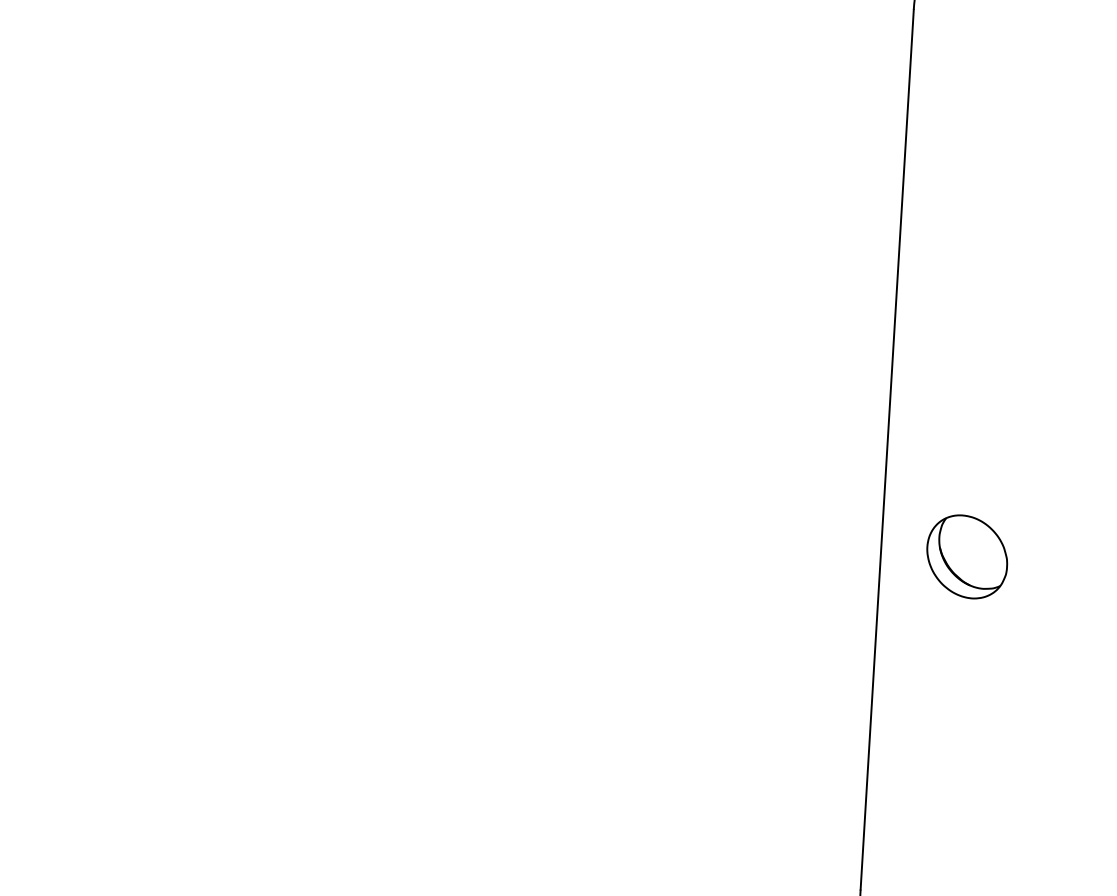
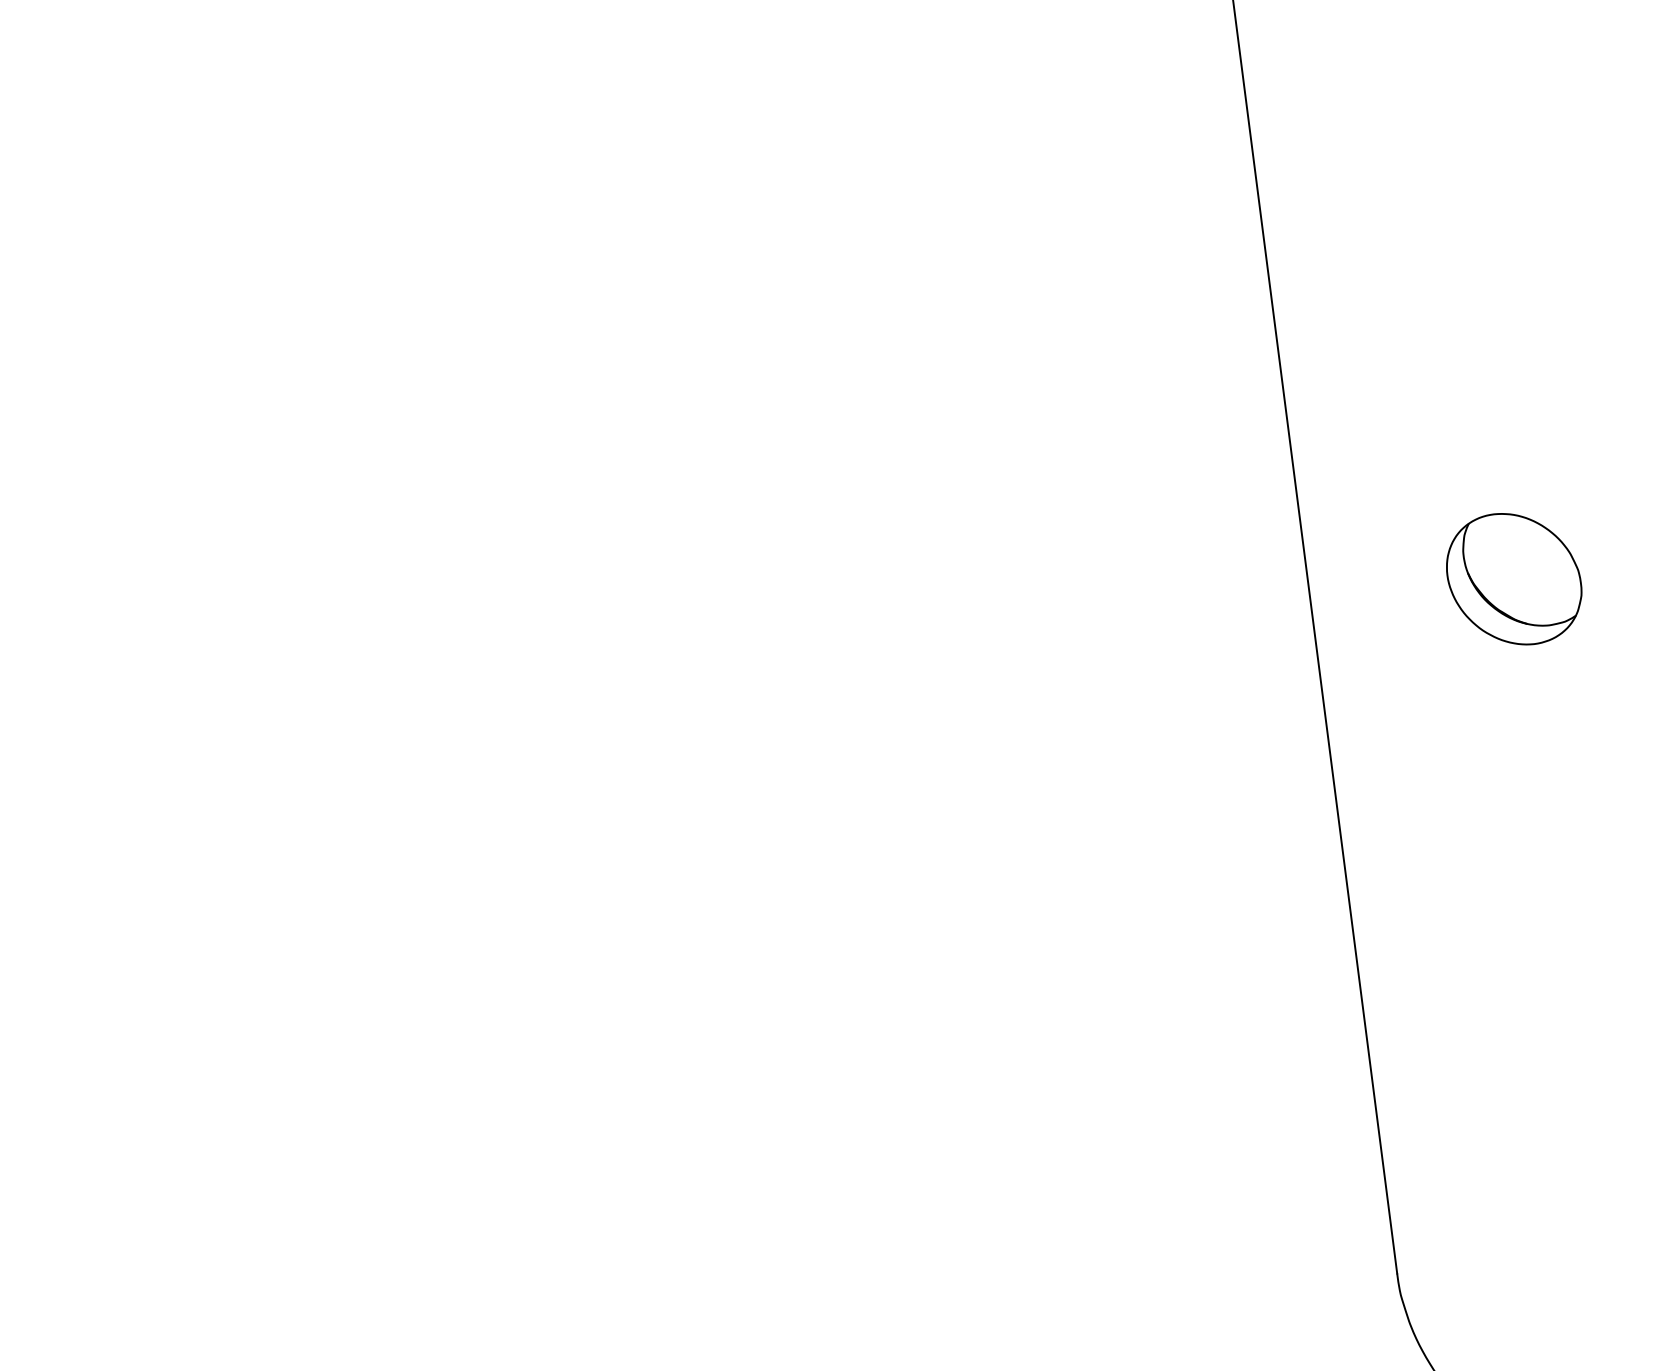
part: (967, 556) -> (1514, 578), moved

